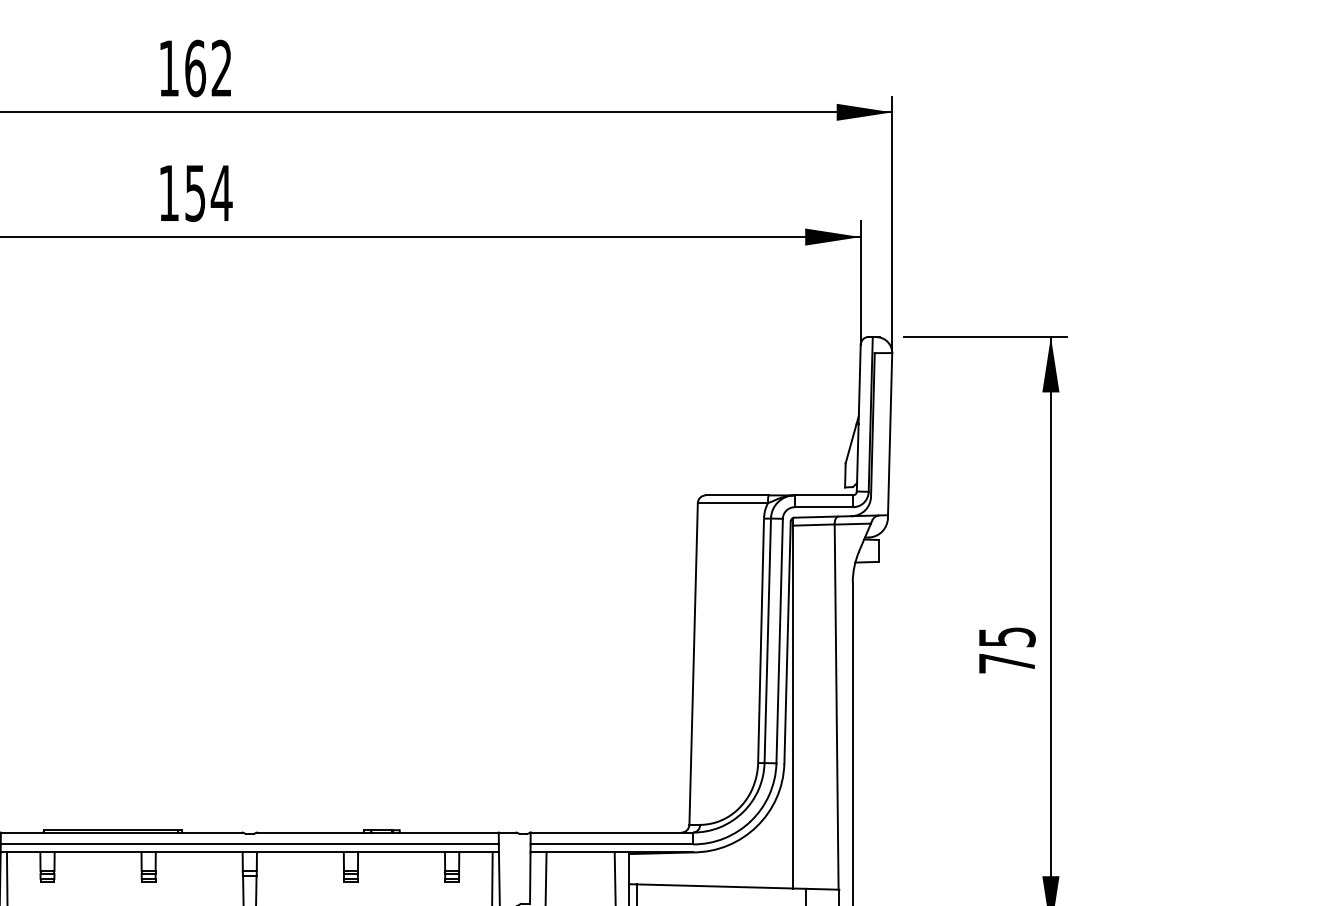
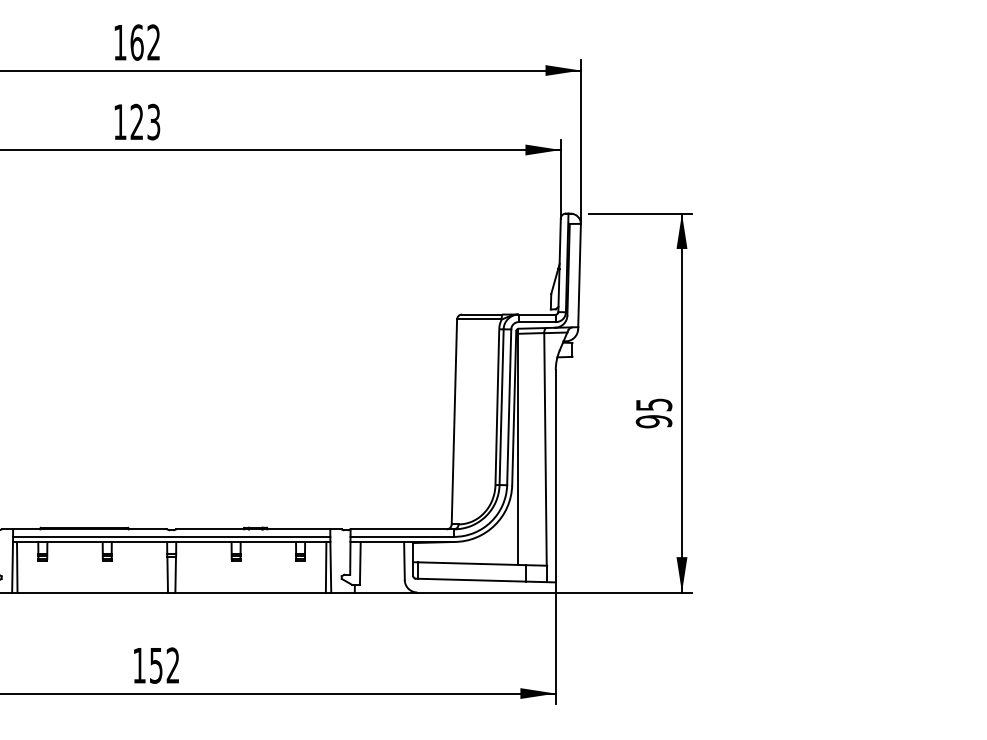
text: (208, 192) -> (145, 121), 154 -> 123
text: (1006, 663) -> (653, 421), 75 -> 95

